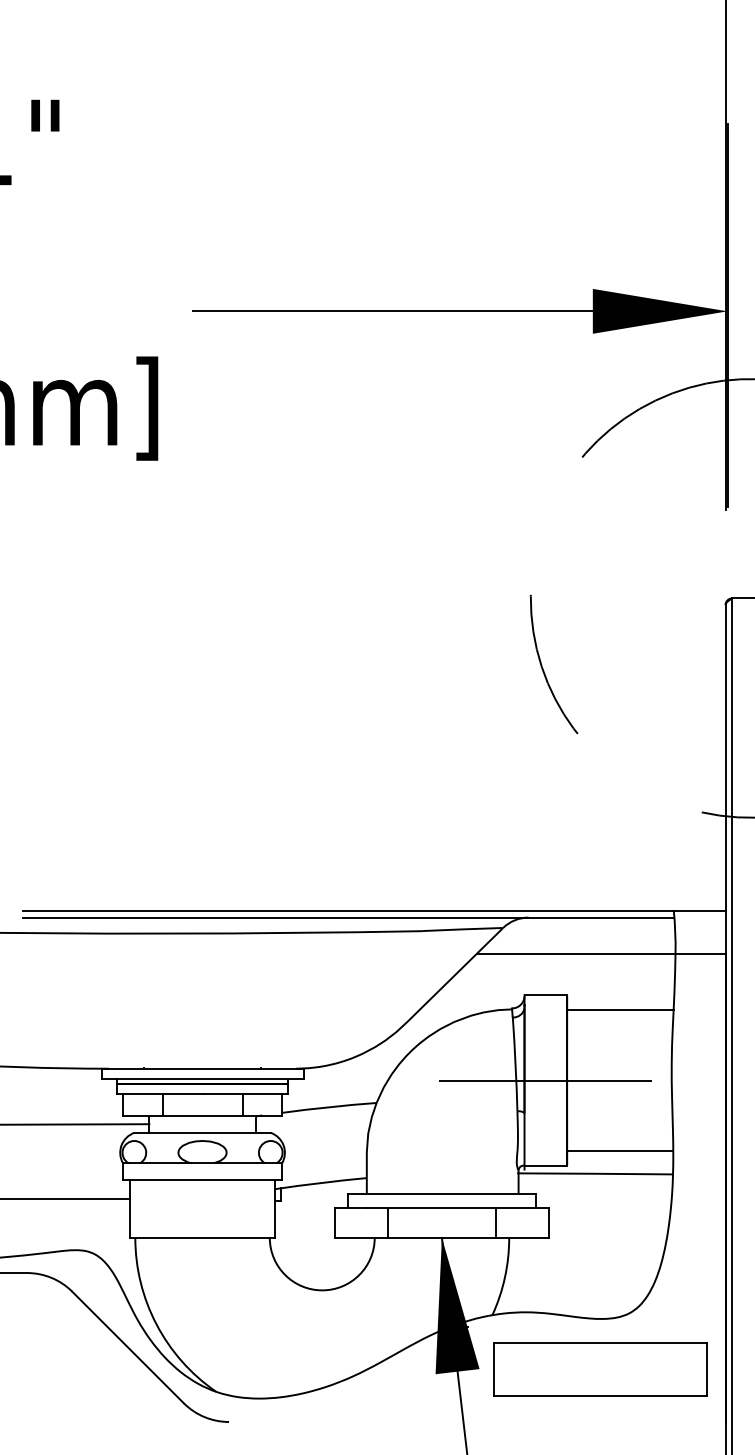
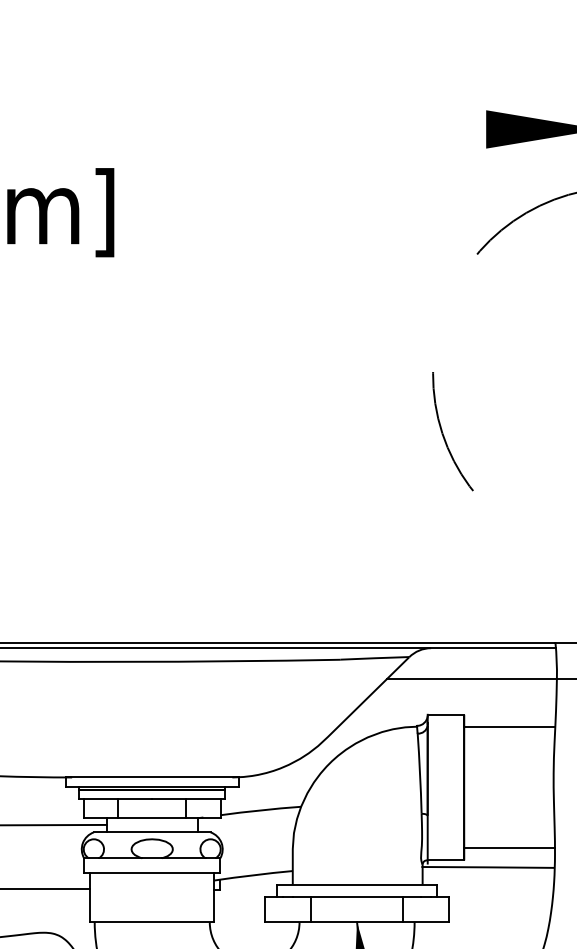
line: (396, 311) -> (318, 129), removed
line: (545, 1080) -> (445, 787), removed

